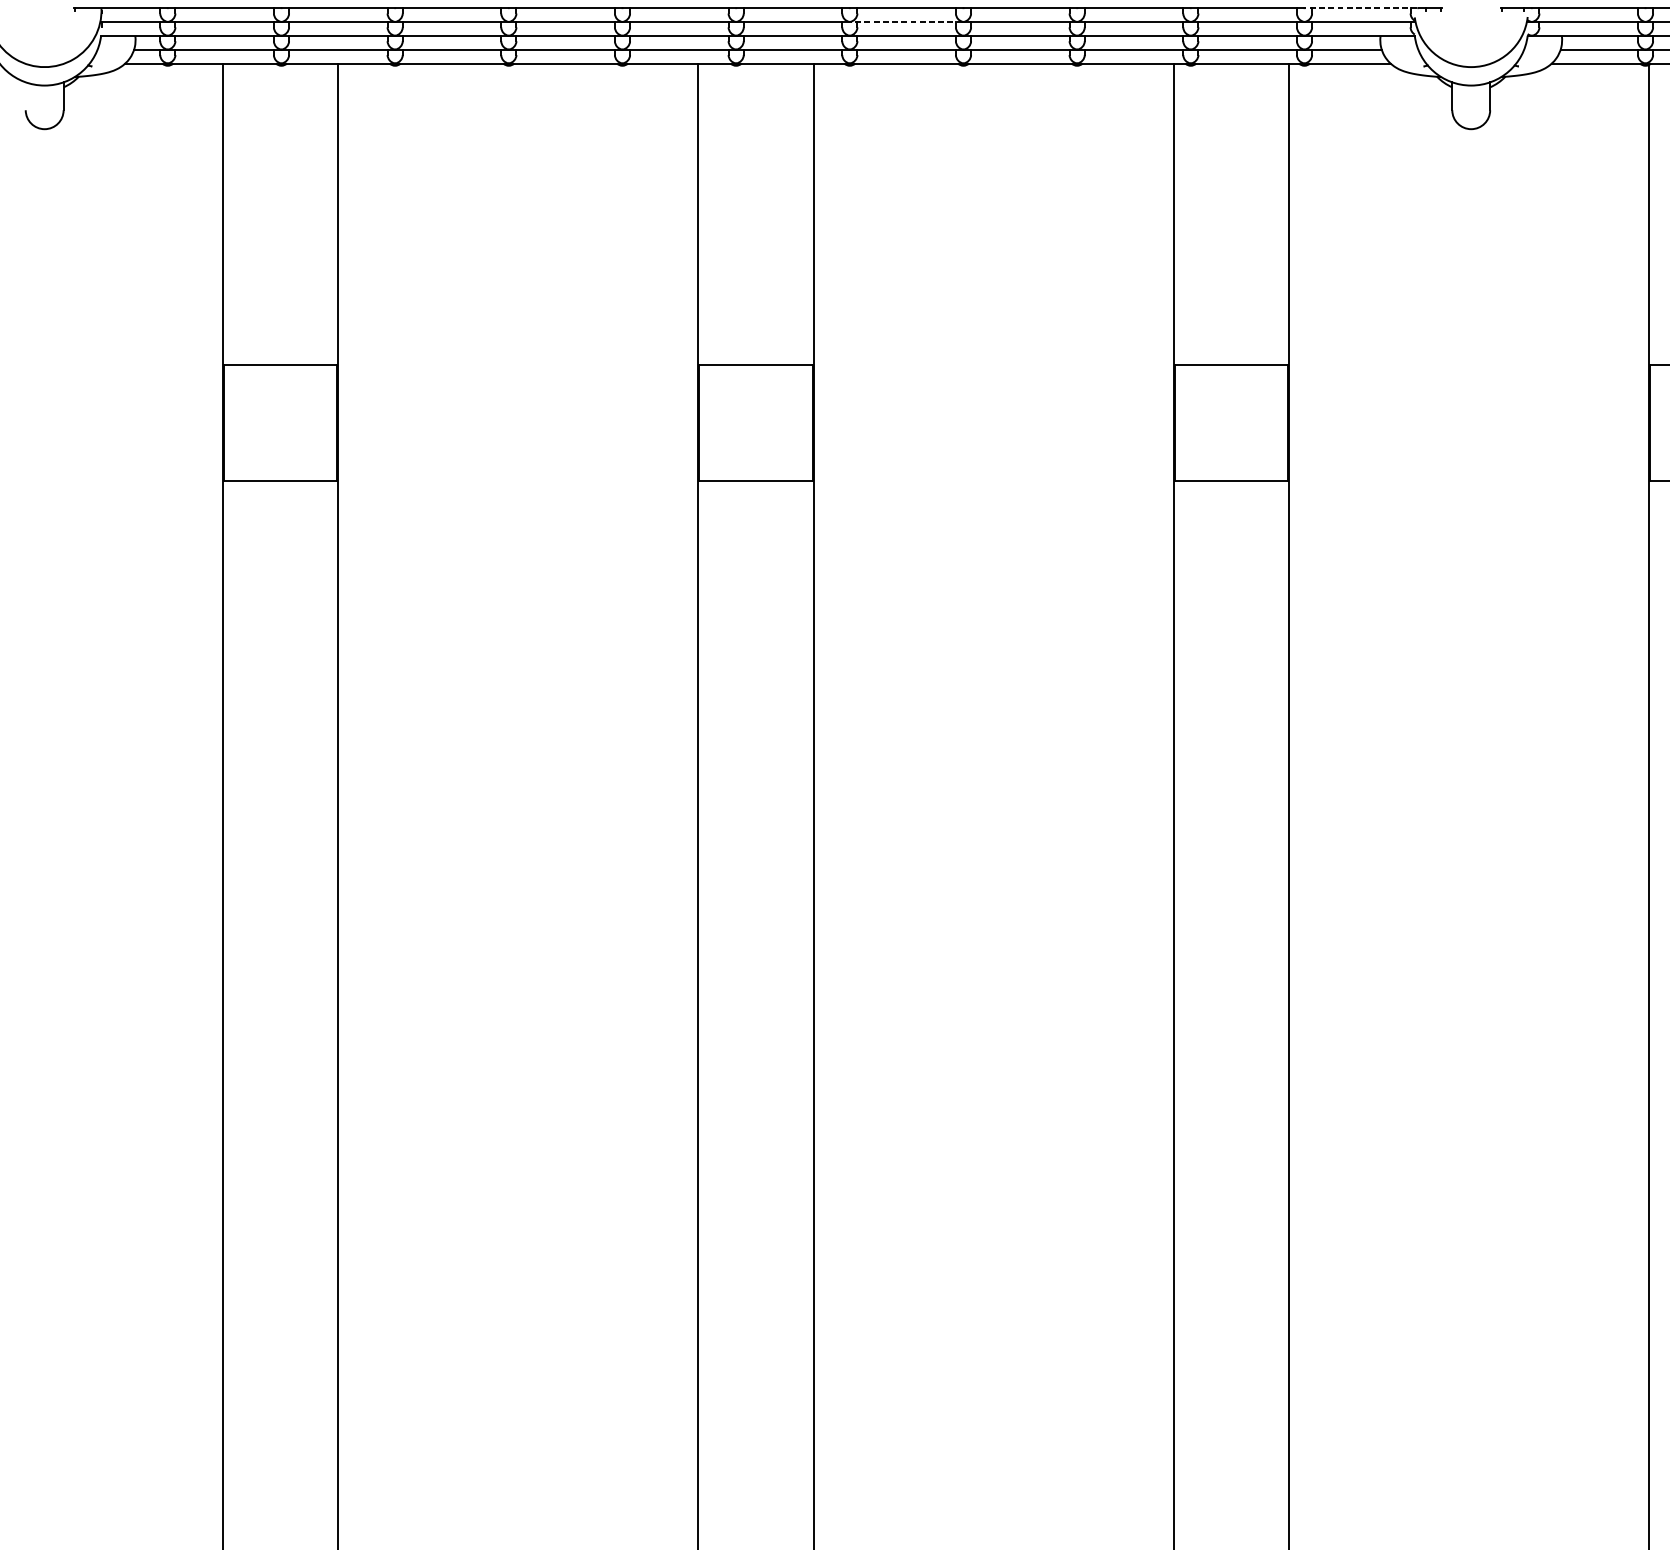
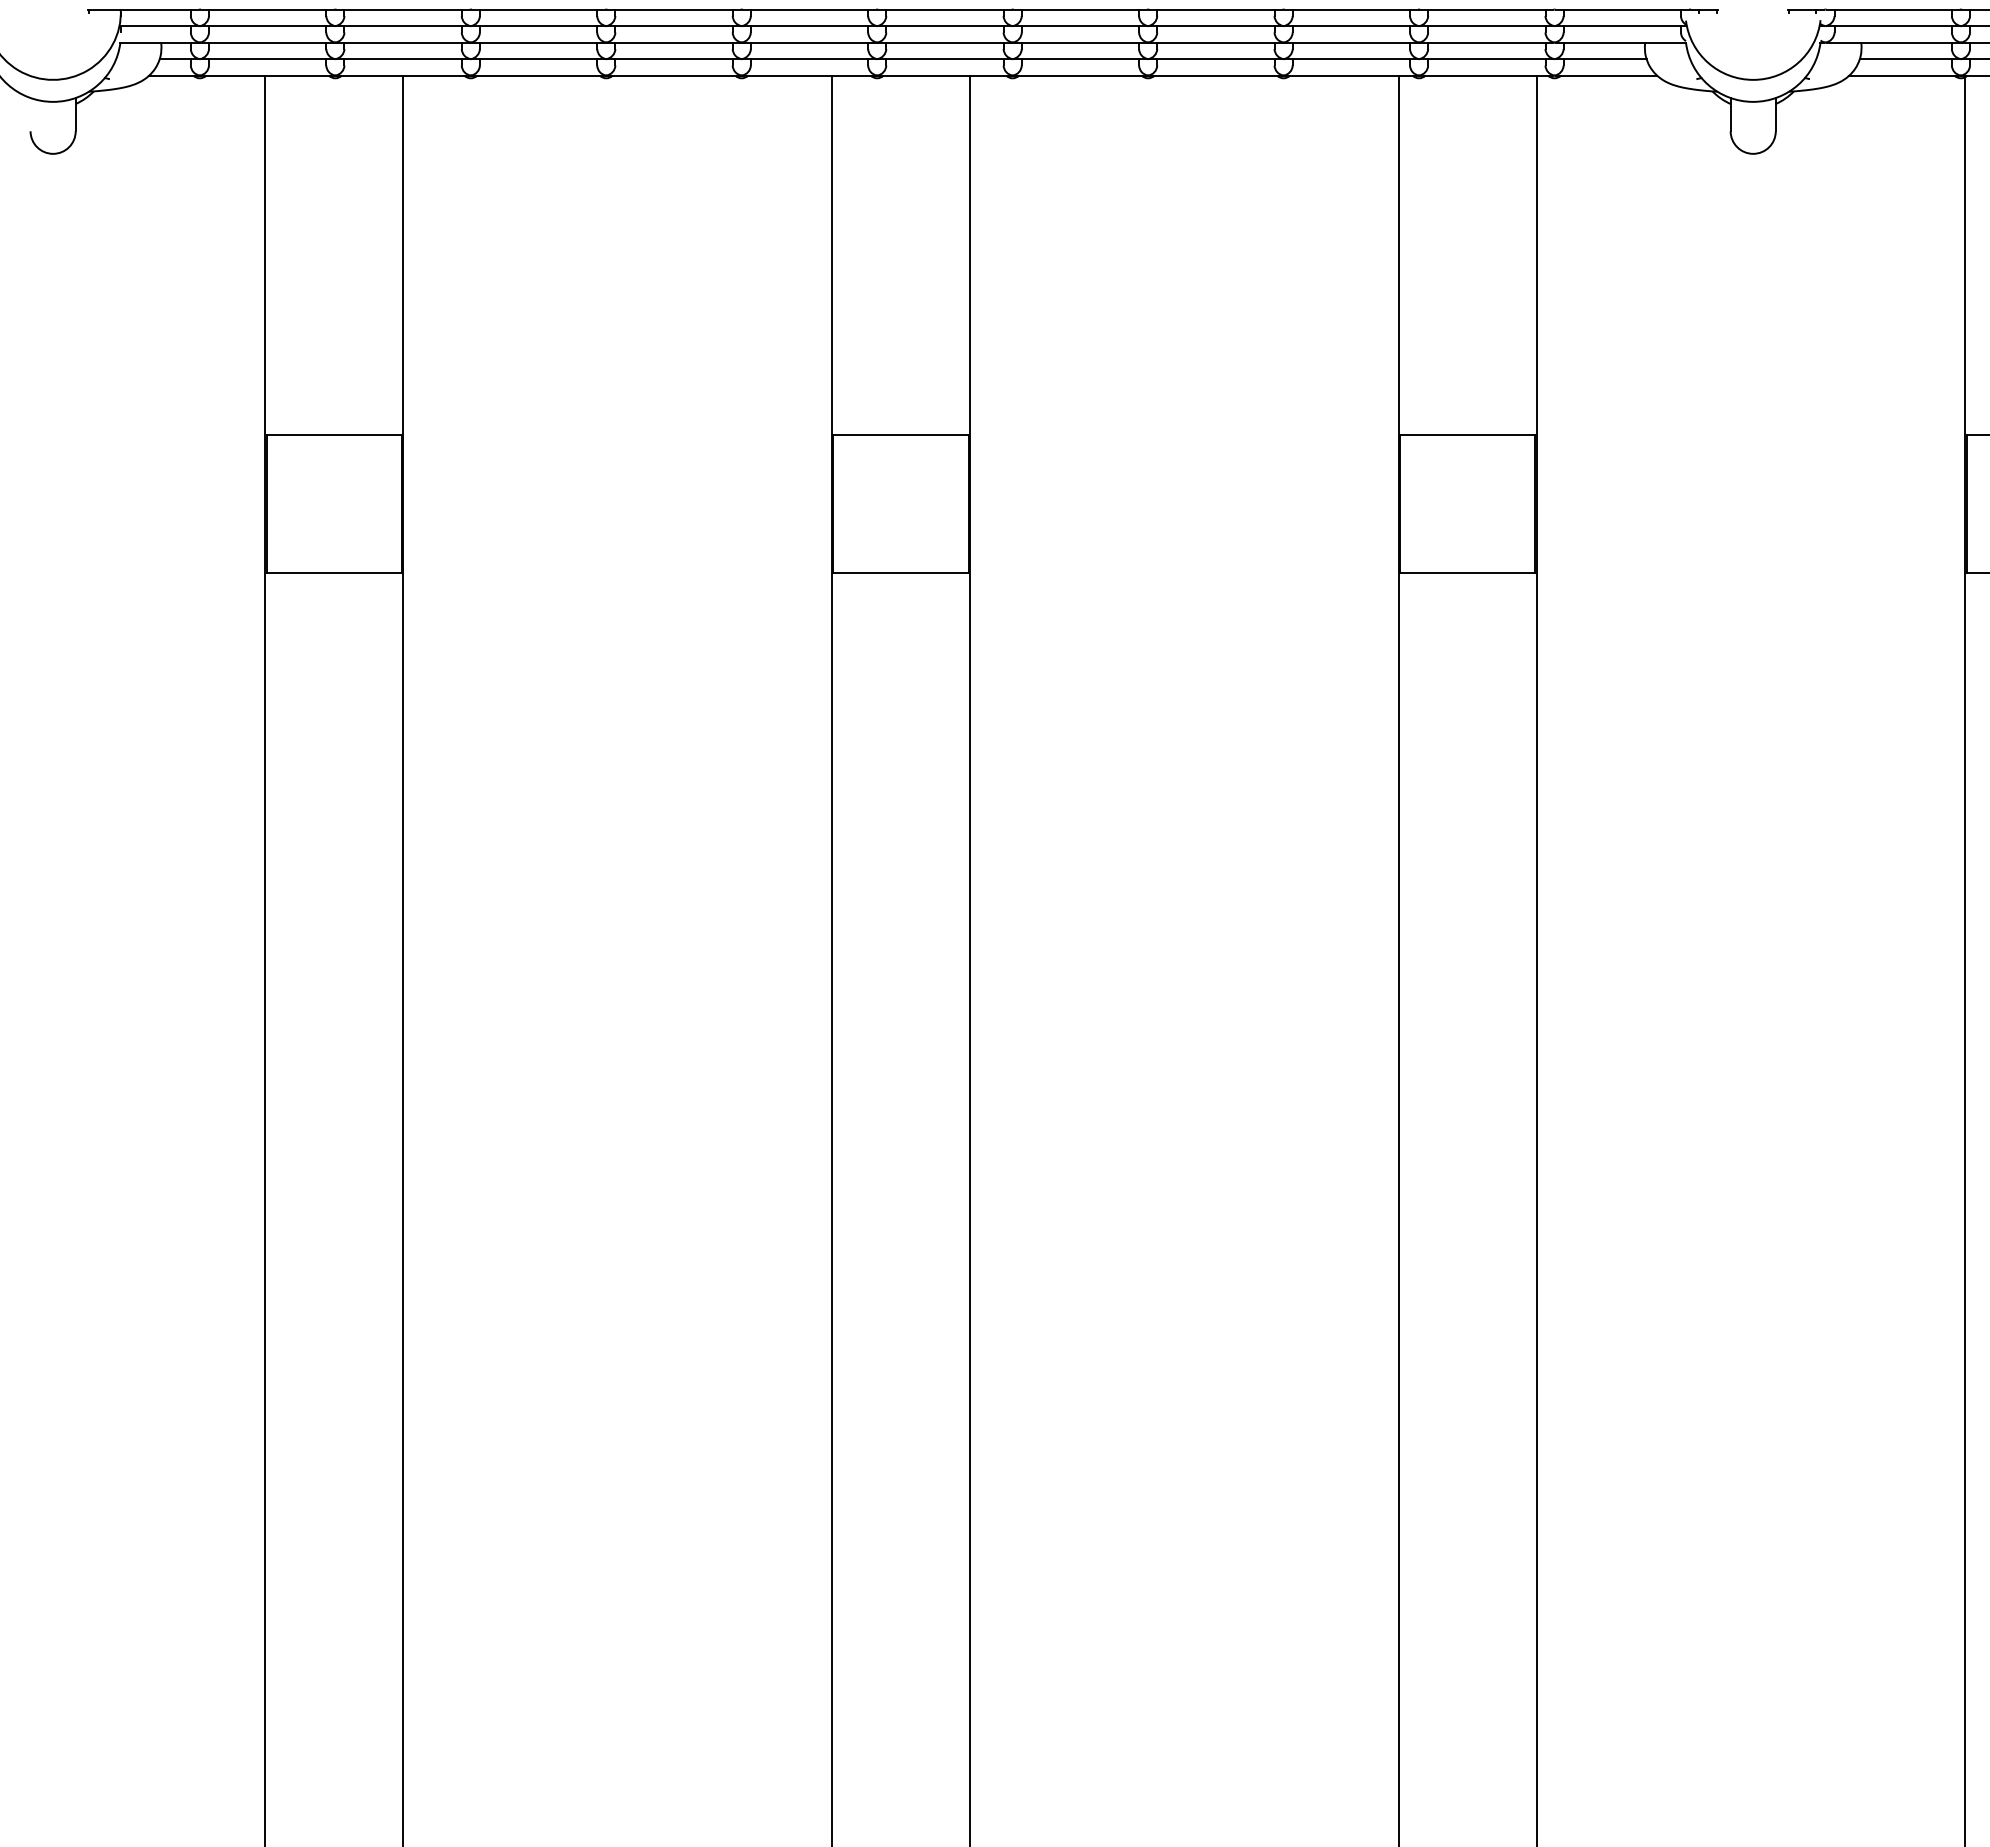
line: (1361, 8) -> (1622, 9), dashed -> solid
line: (906, 22) -> (1080, 26), dashed -> solid

